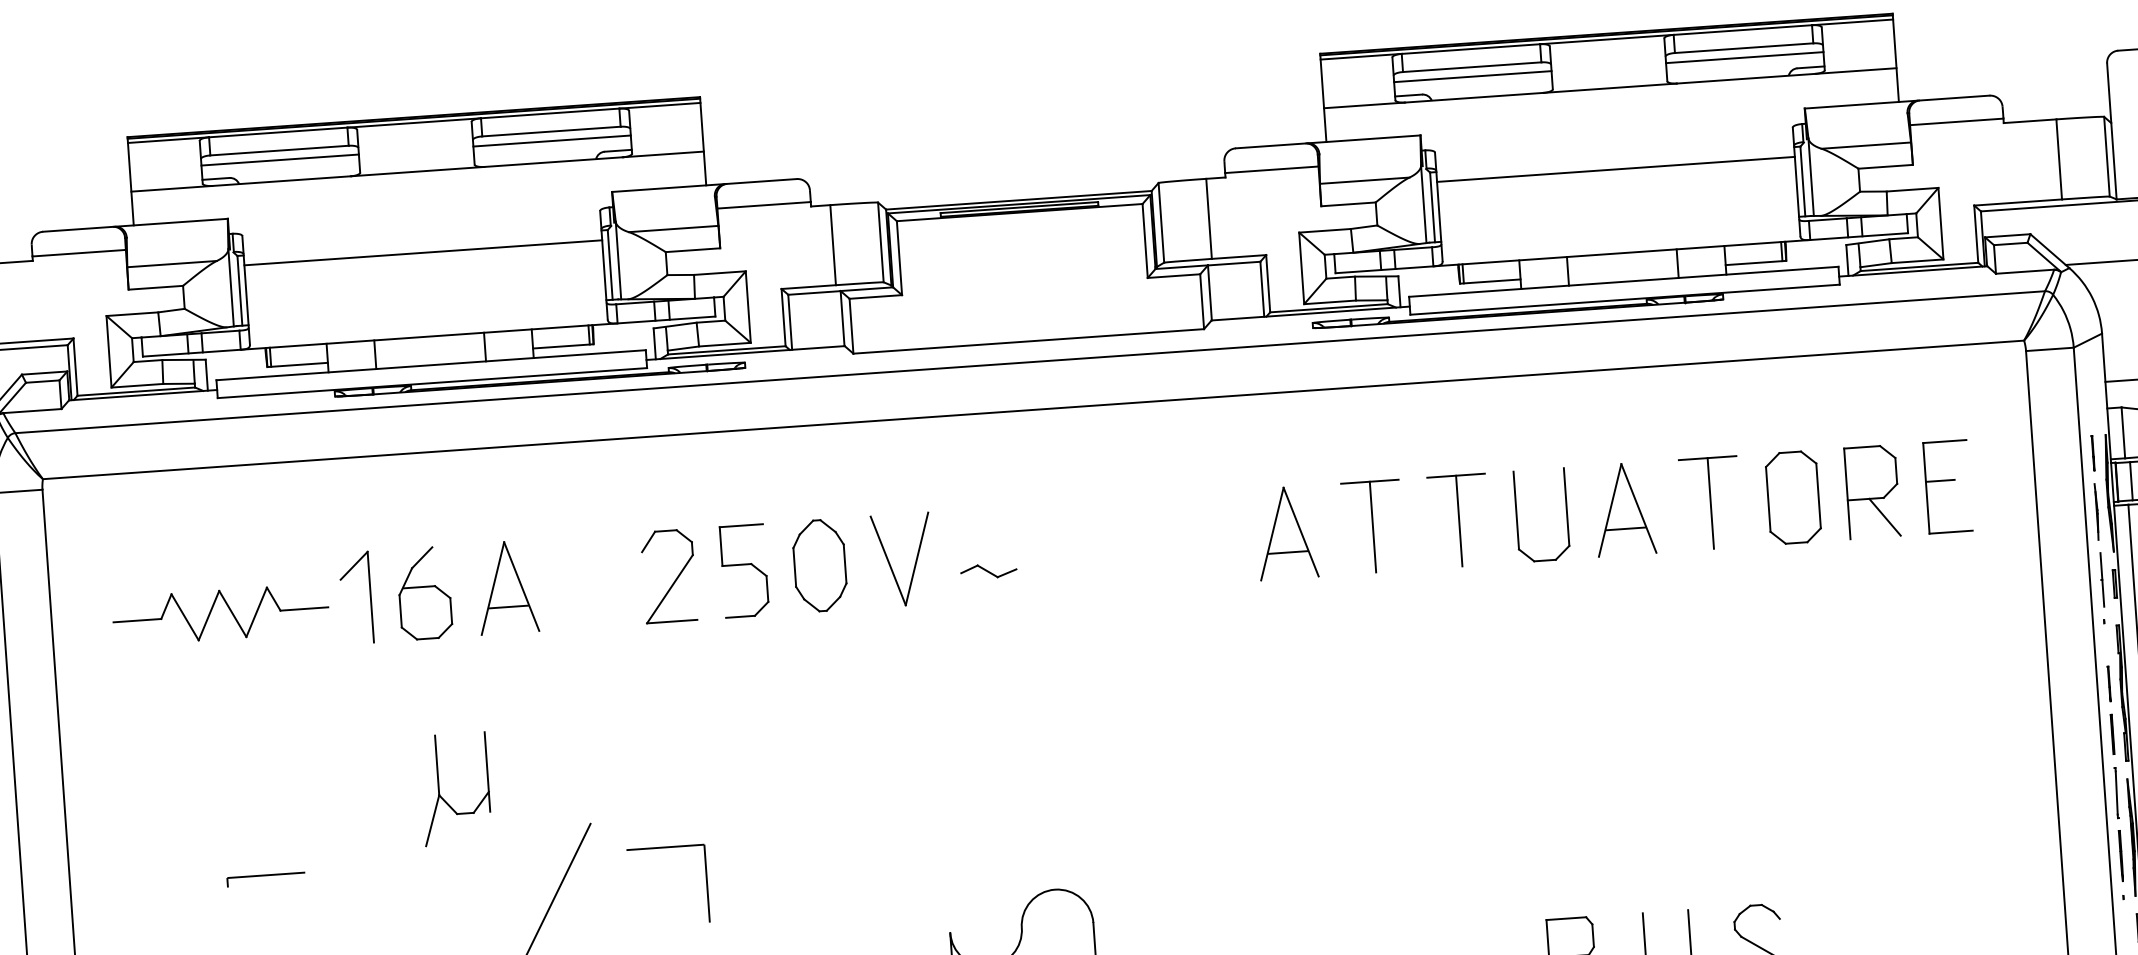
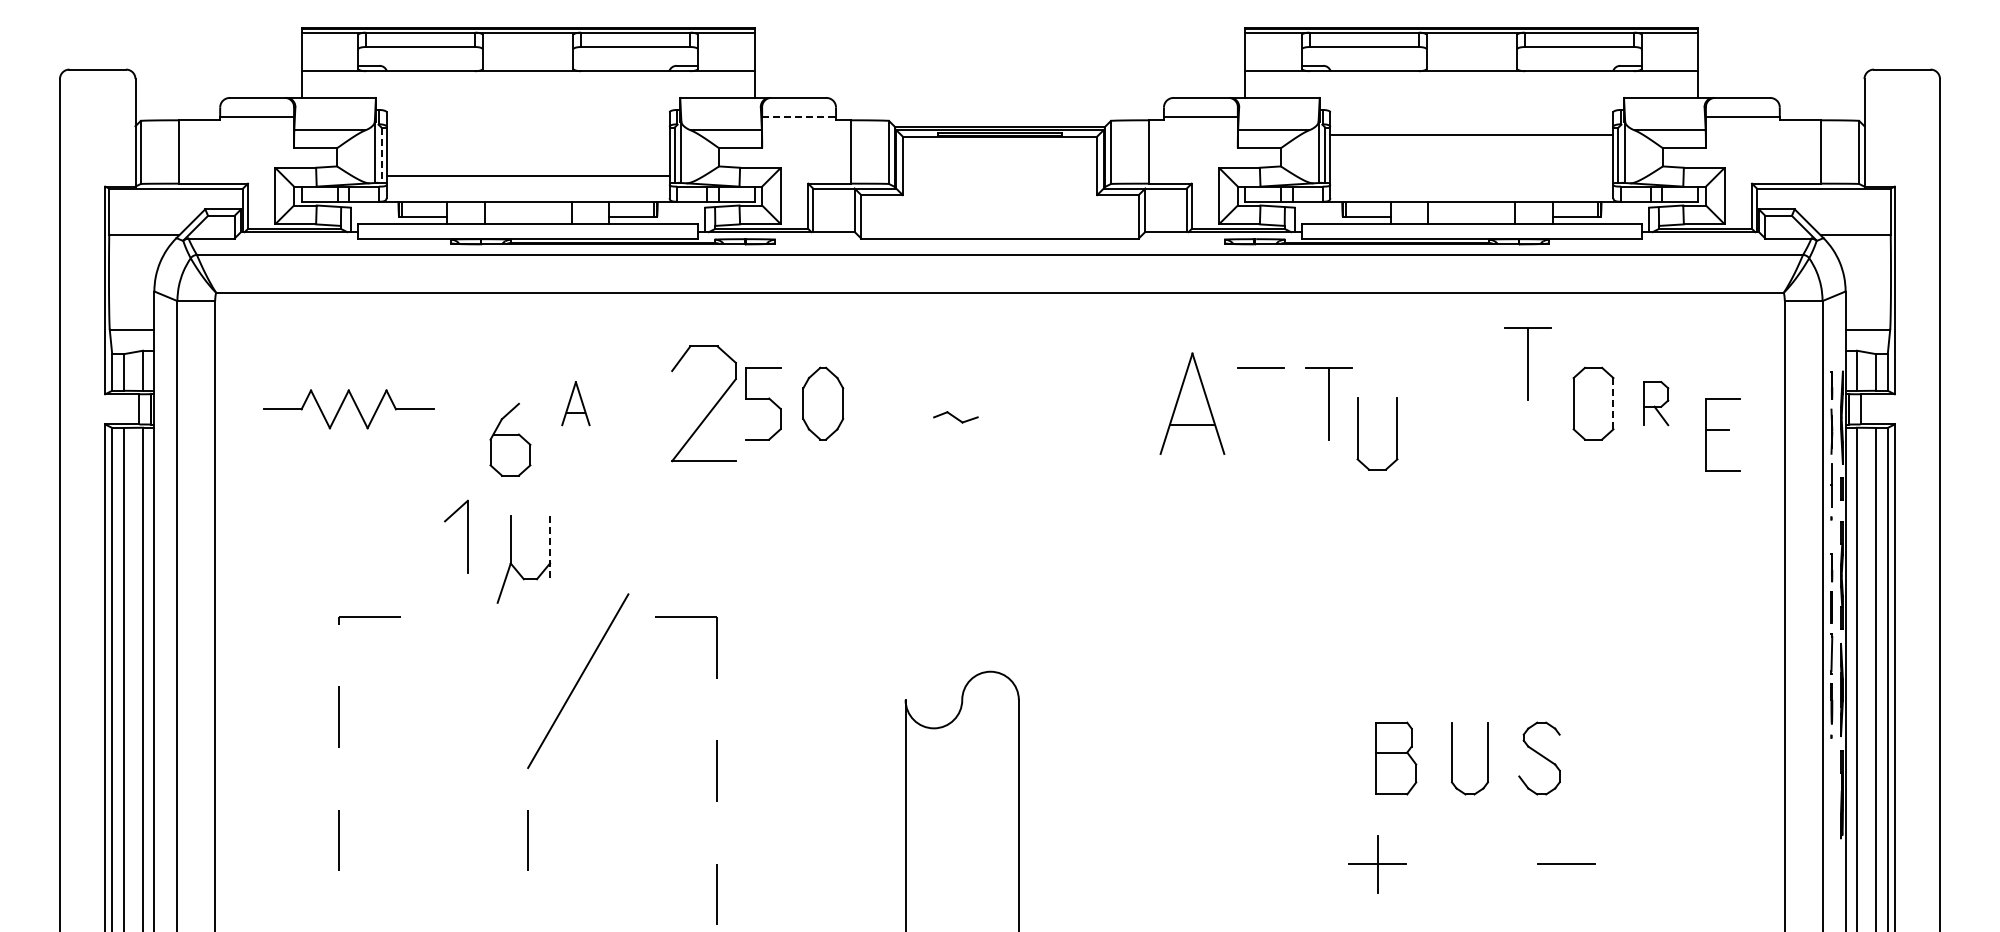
line: (1744, 57) -> (1579, 54), removed
line: (1473, 76) -> (1364, 54), removed
line: (551, 141) -> (635, 54), removed
line: (280, 160) -> (420, 54), removed
line: (764, 204) -> (799, 116), solid -> dashed
line: (422, 252) -> (527, 176), moved
line: (239, 291) -> (381, 155), solid -> dashed
part: (1947, 486) -> (1722, 434), moved
part: (1872, 491) -> (1656, 403), size x0.6
line: (1818, 495) -> (1613, 403), solid -> dashed
part: (1709, 503) -> (1527, 363), moved
part: (1624, 509) -> (1459, 403), removed
part: (1517, 516) -> (1358, 433), moved
line: (1372, 526) -> (1260, 403), removed
part: (1286, 532) -> (1192, 403), size x1.4
part: (891, 564) -> (879, 406), removed
part: (668, 576) -> (703, 403), size x1.6
part: (506, 587) -> (575, 403), size x0.6
part: (424, 593) -> (510, 439), moved
part: (370, 596) -> (467, 536), moved
line: (488, 772) -> (550, 548), solid -> dashed

